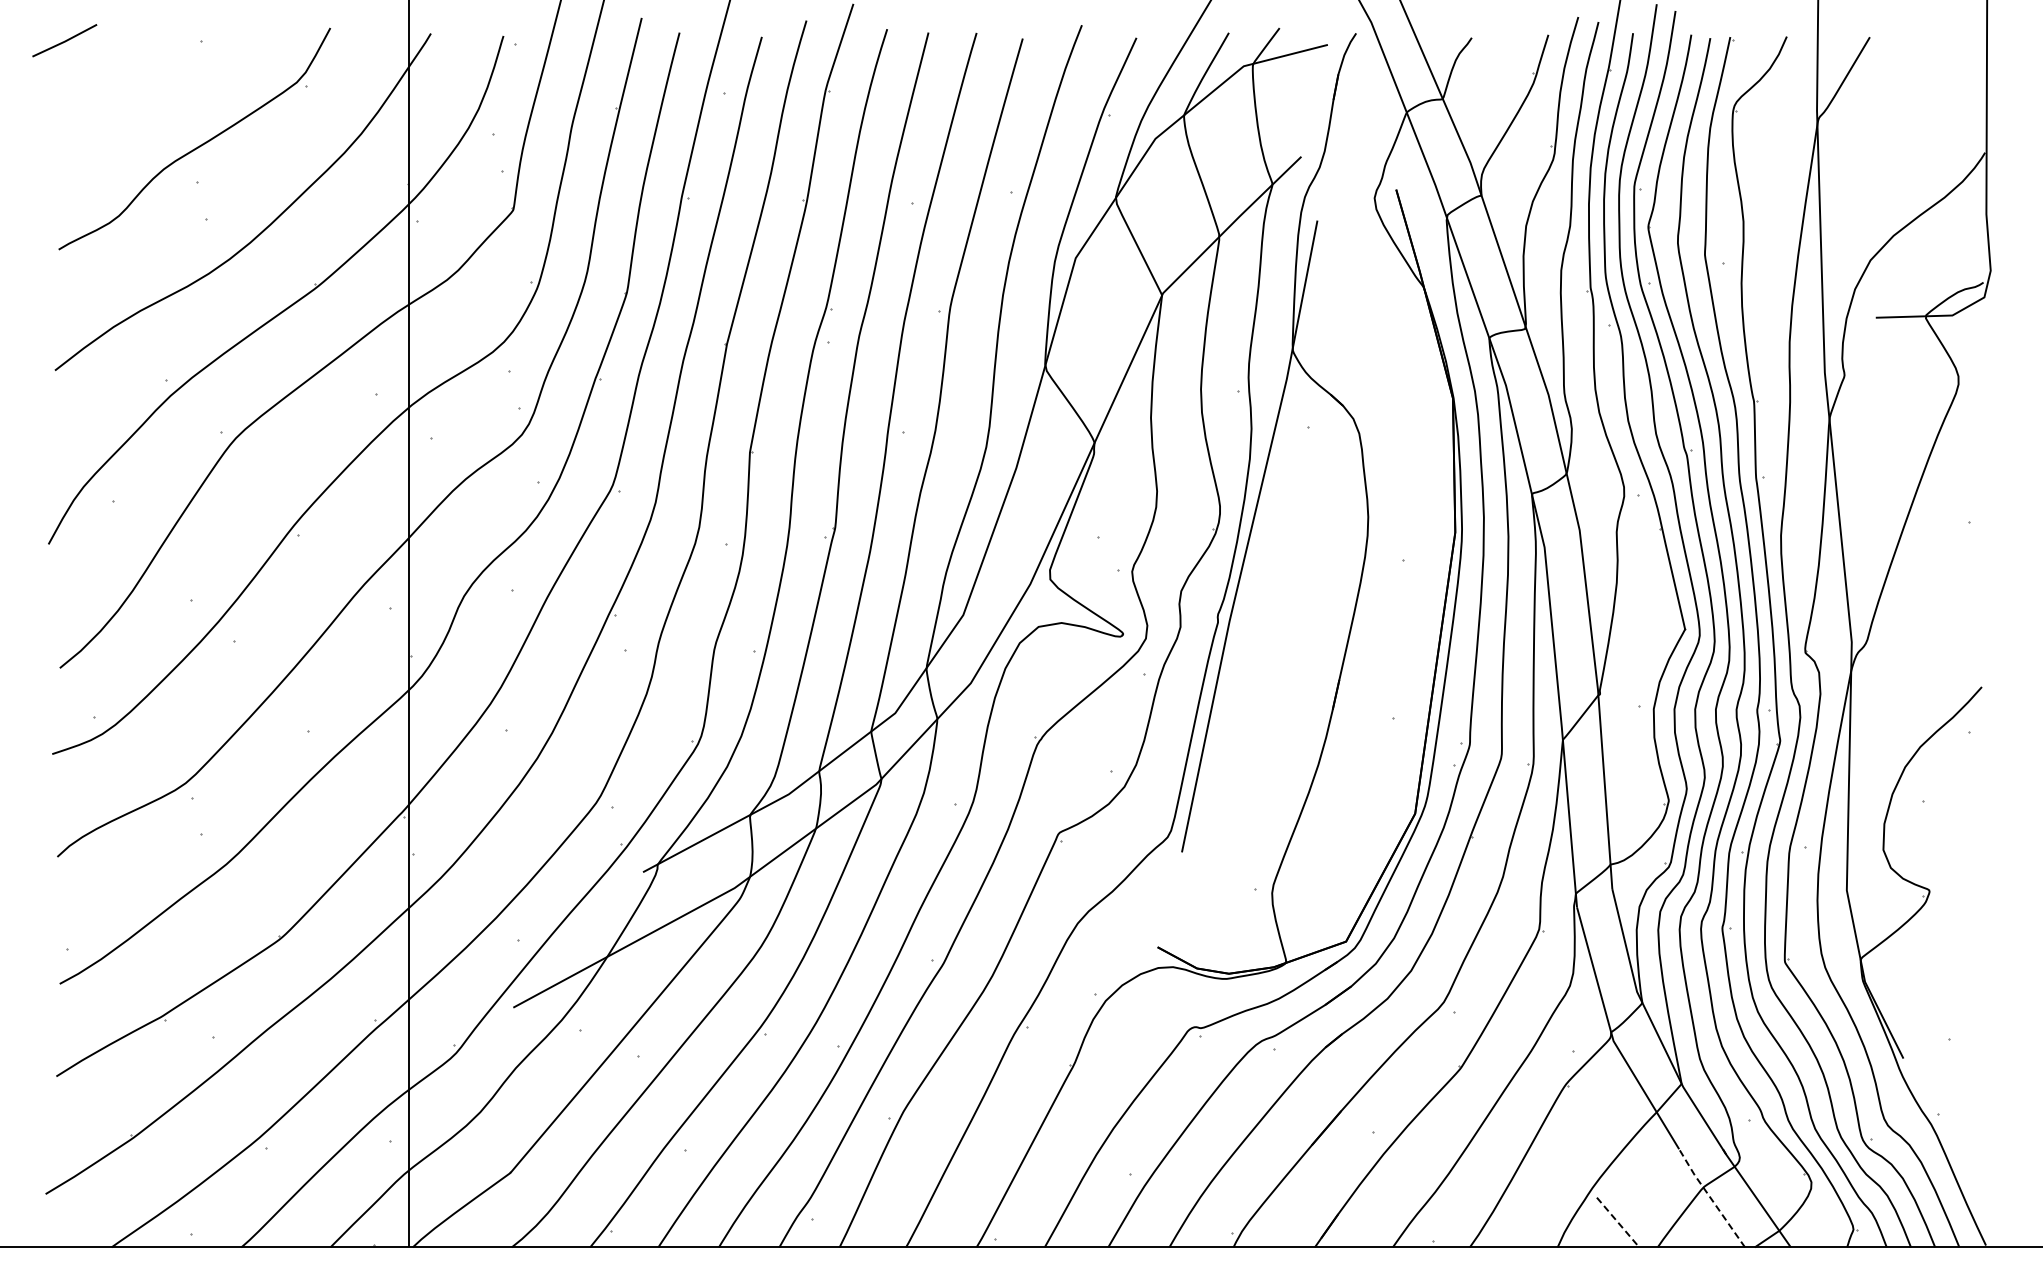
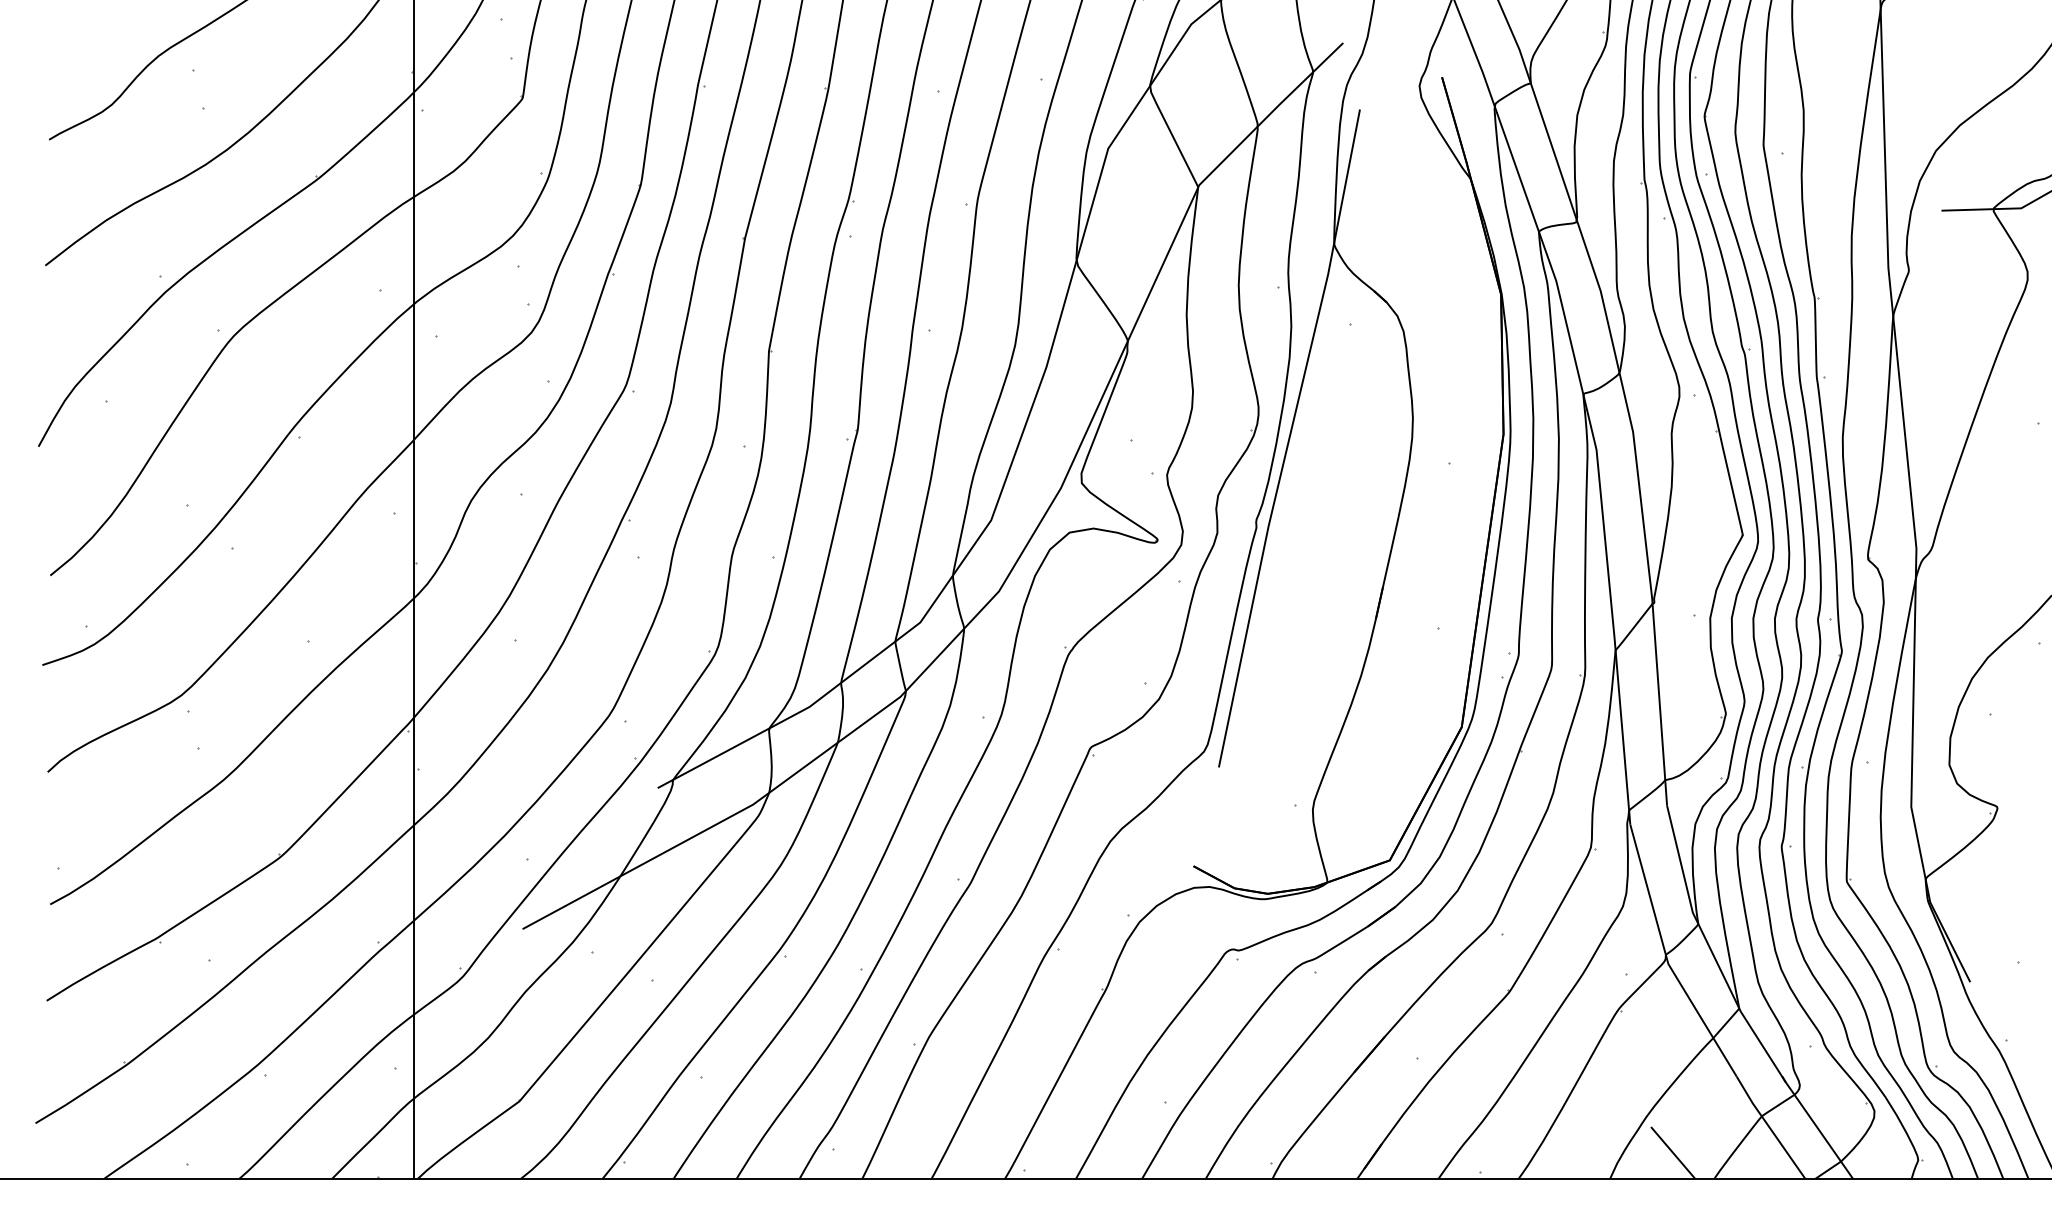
line: (1710, 1197) -> (1769, 1126), dashed -> solid
line: (1618, 1222) -> (1673, 1152), dashed -> solid

